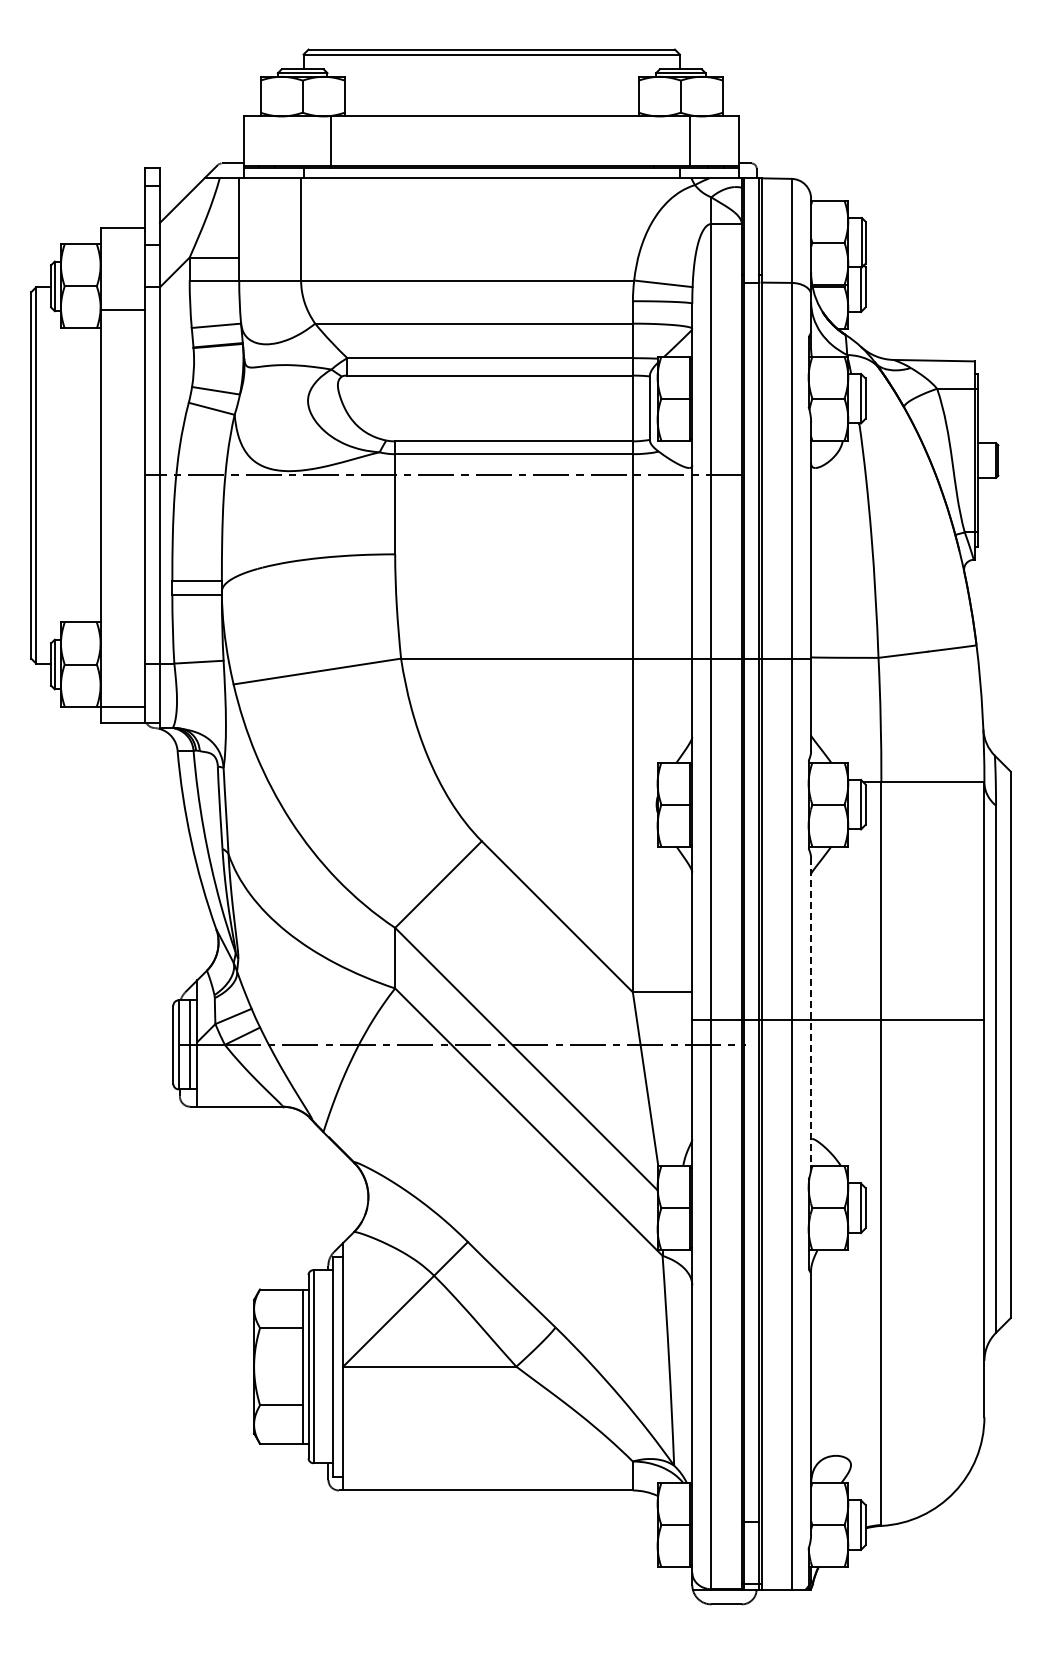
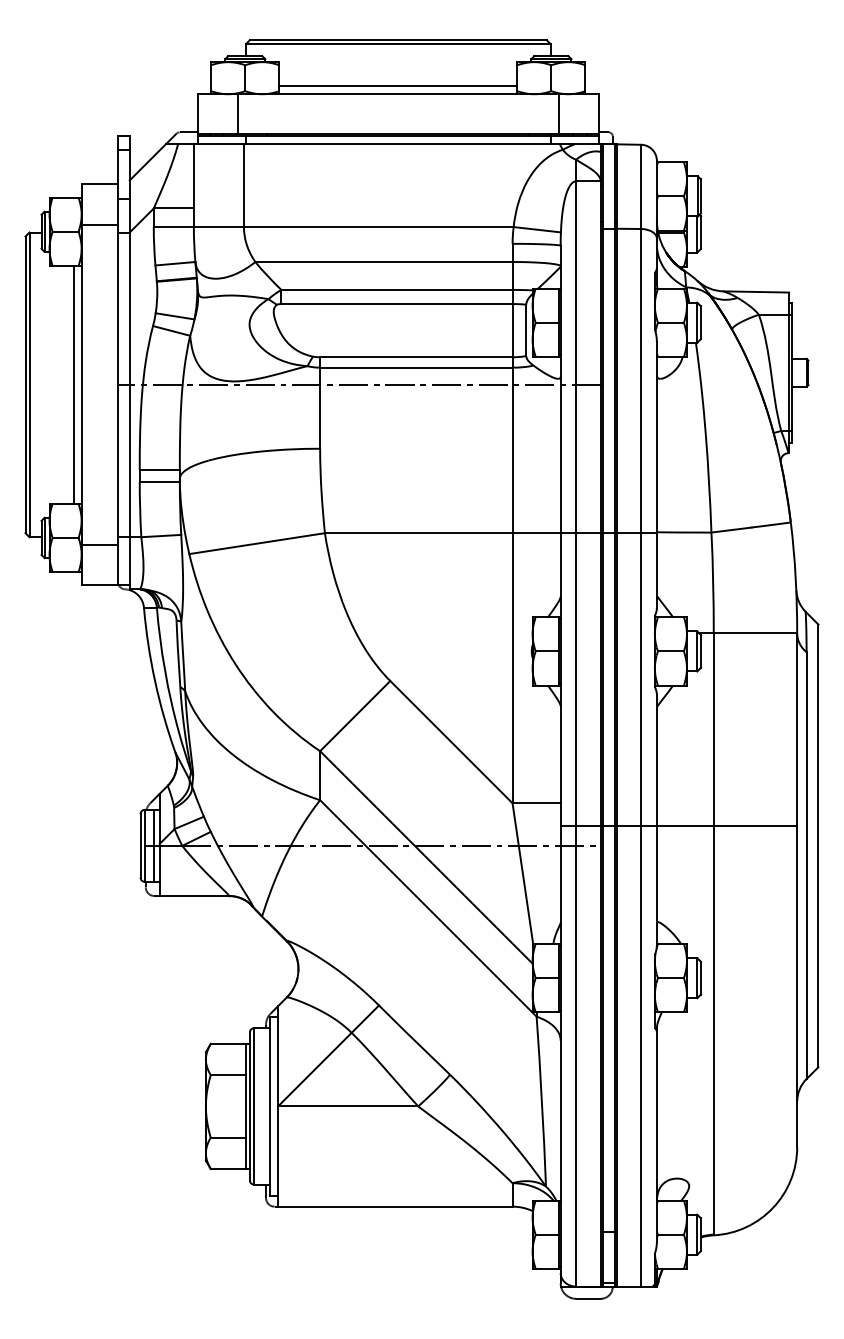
line: (491, 106) -> (398, 86), added
line: (330, 140) -> (237, 113), moved
line: (122, 310) -> (99, 224), moved
line: (90, 475) -> (73, 384), added
line: (122, 707) -> (99, 545), moved
line: (811, 1012) -> (657, 819), dashed -> solid

